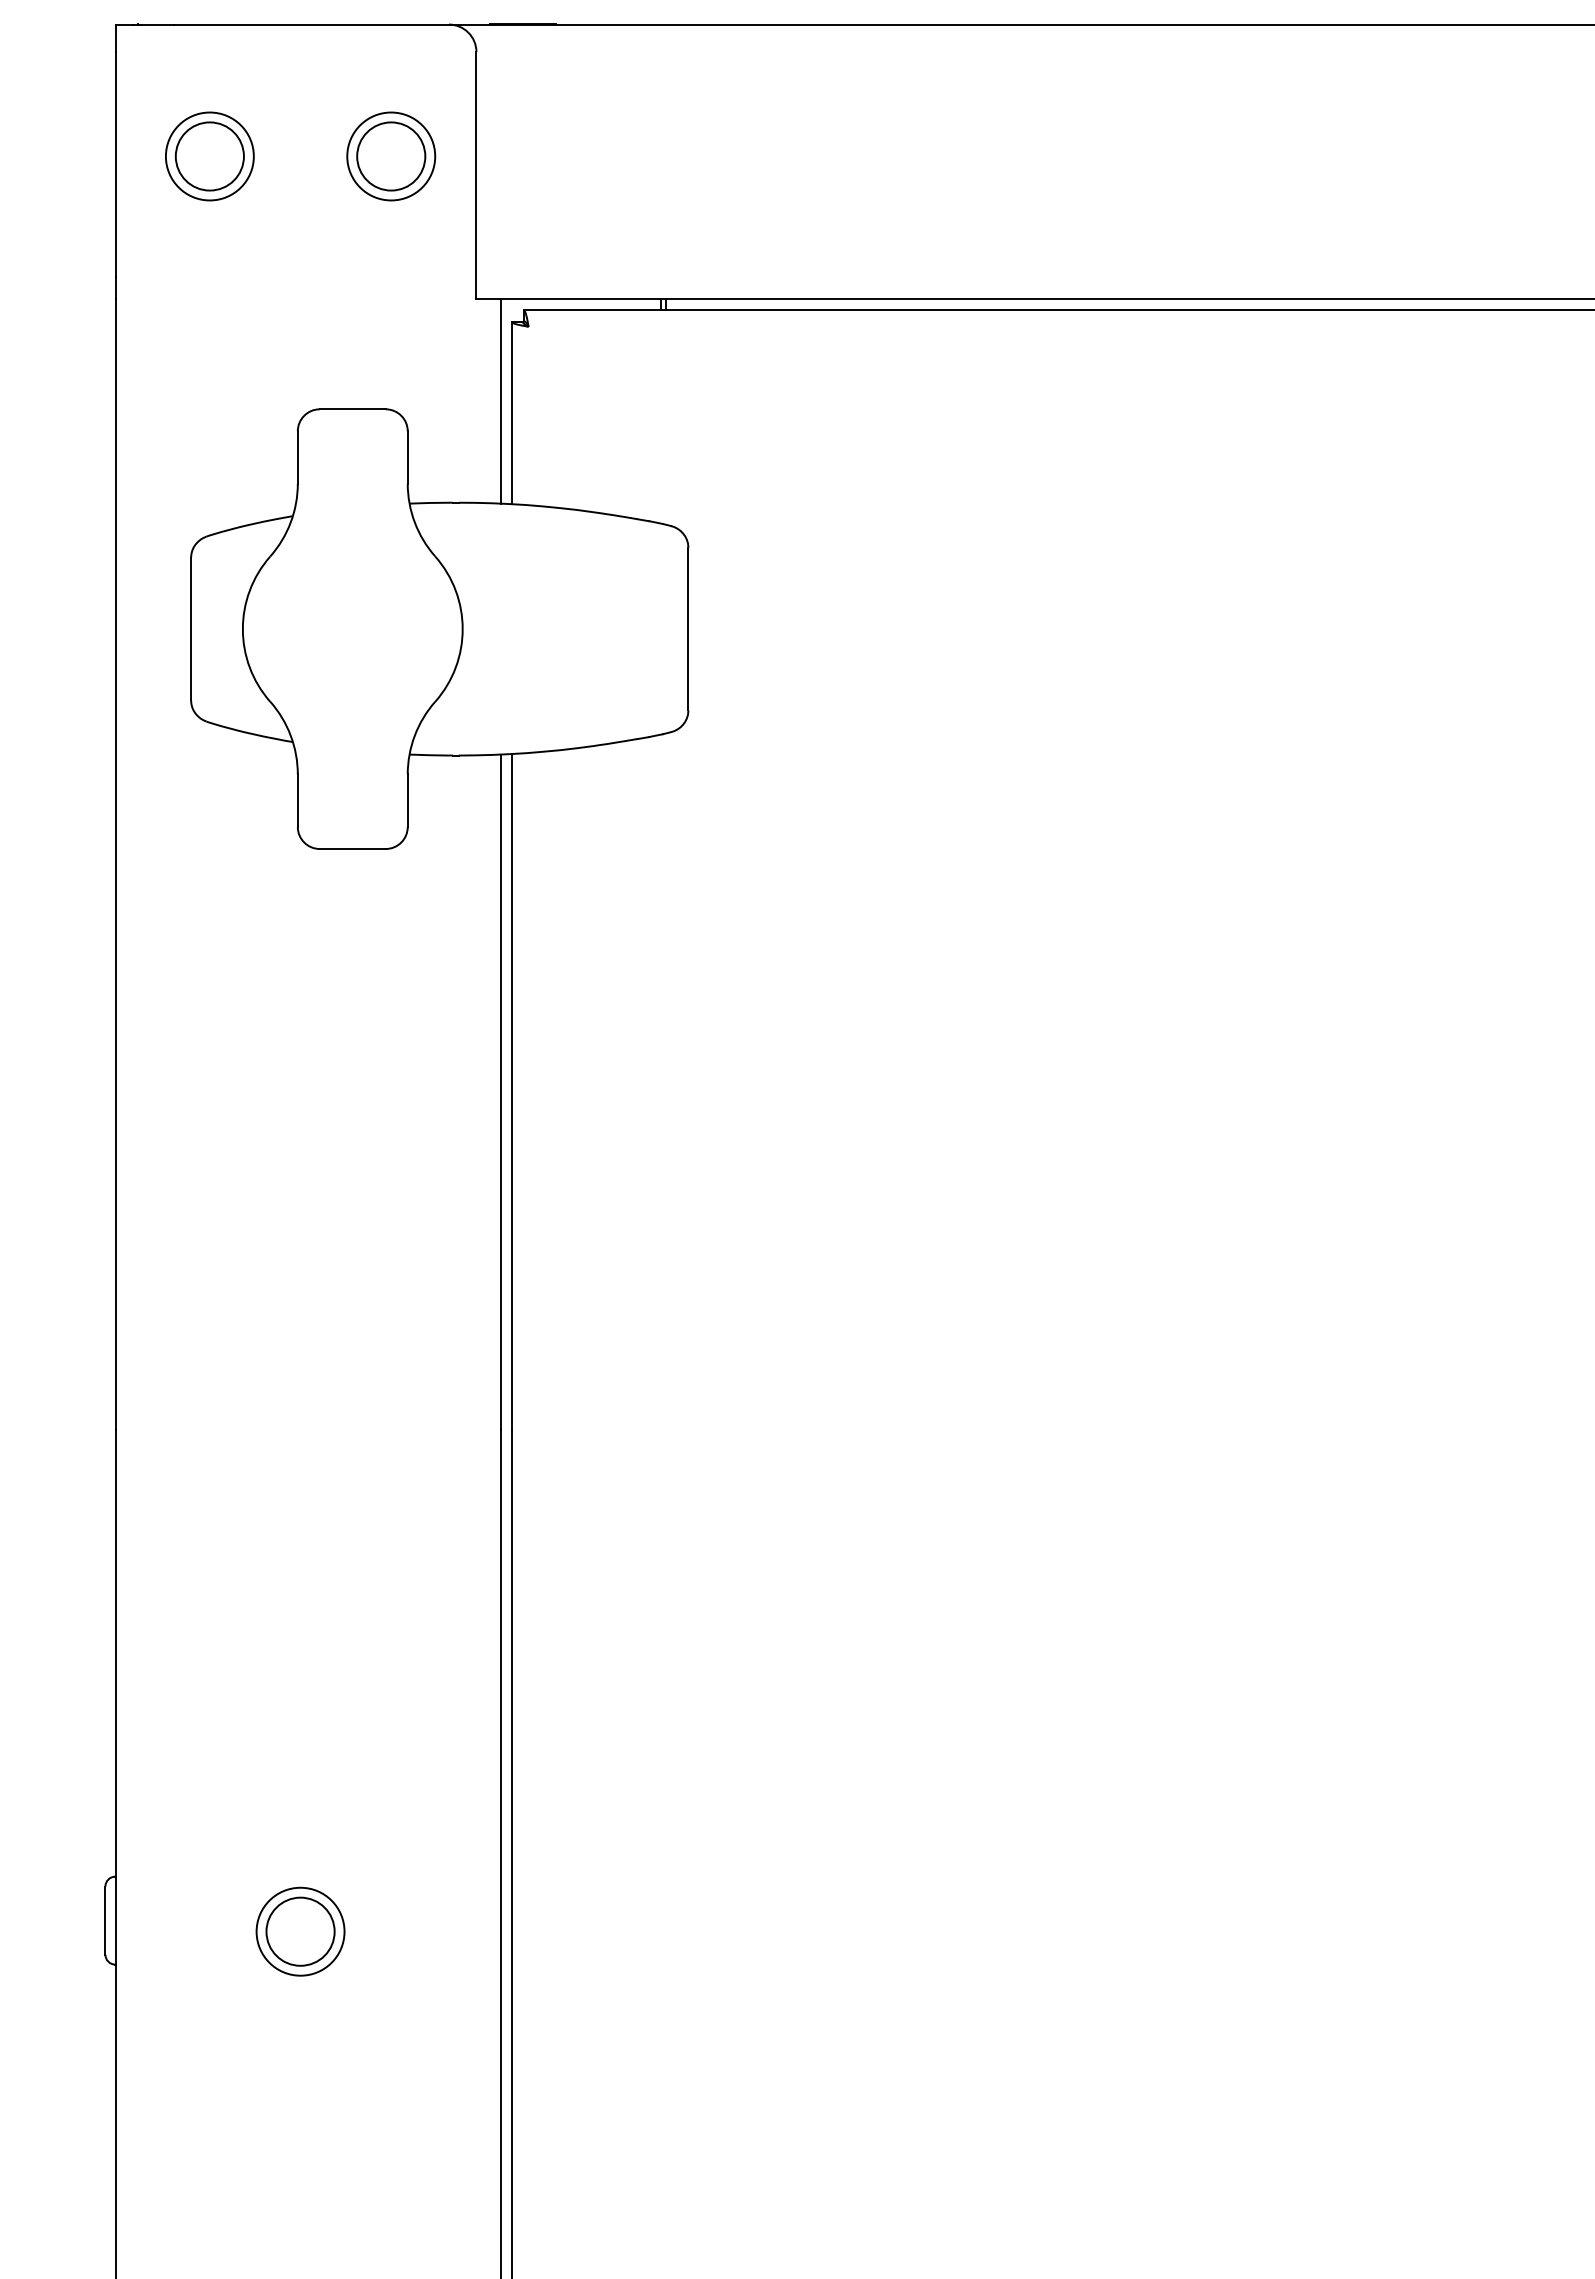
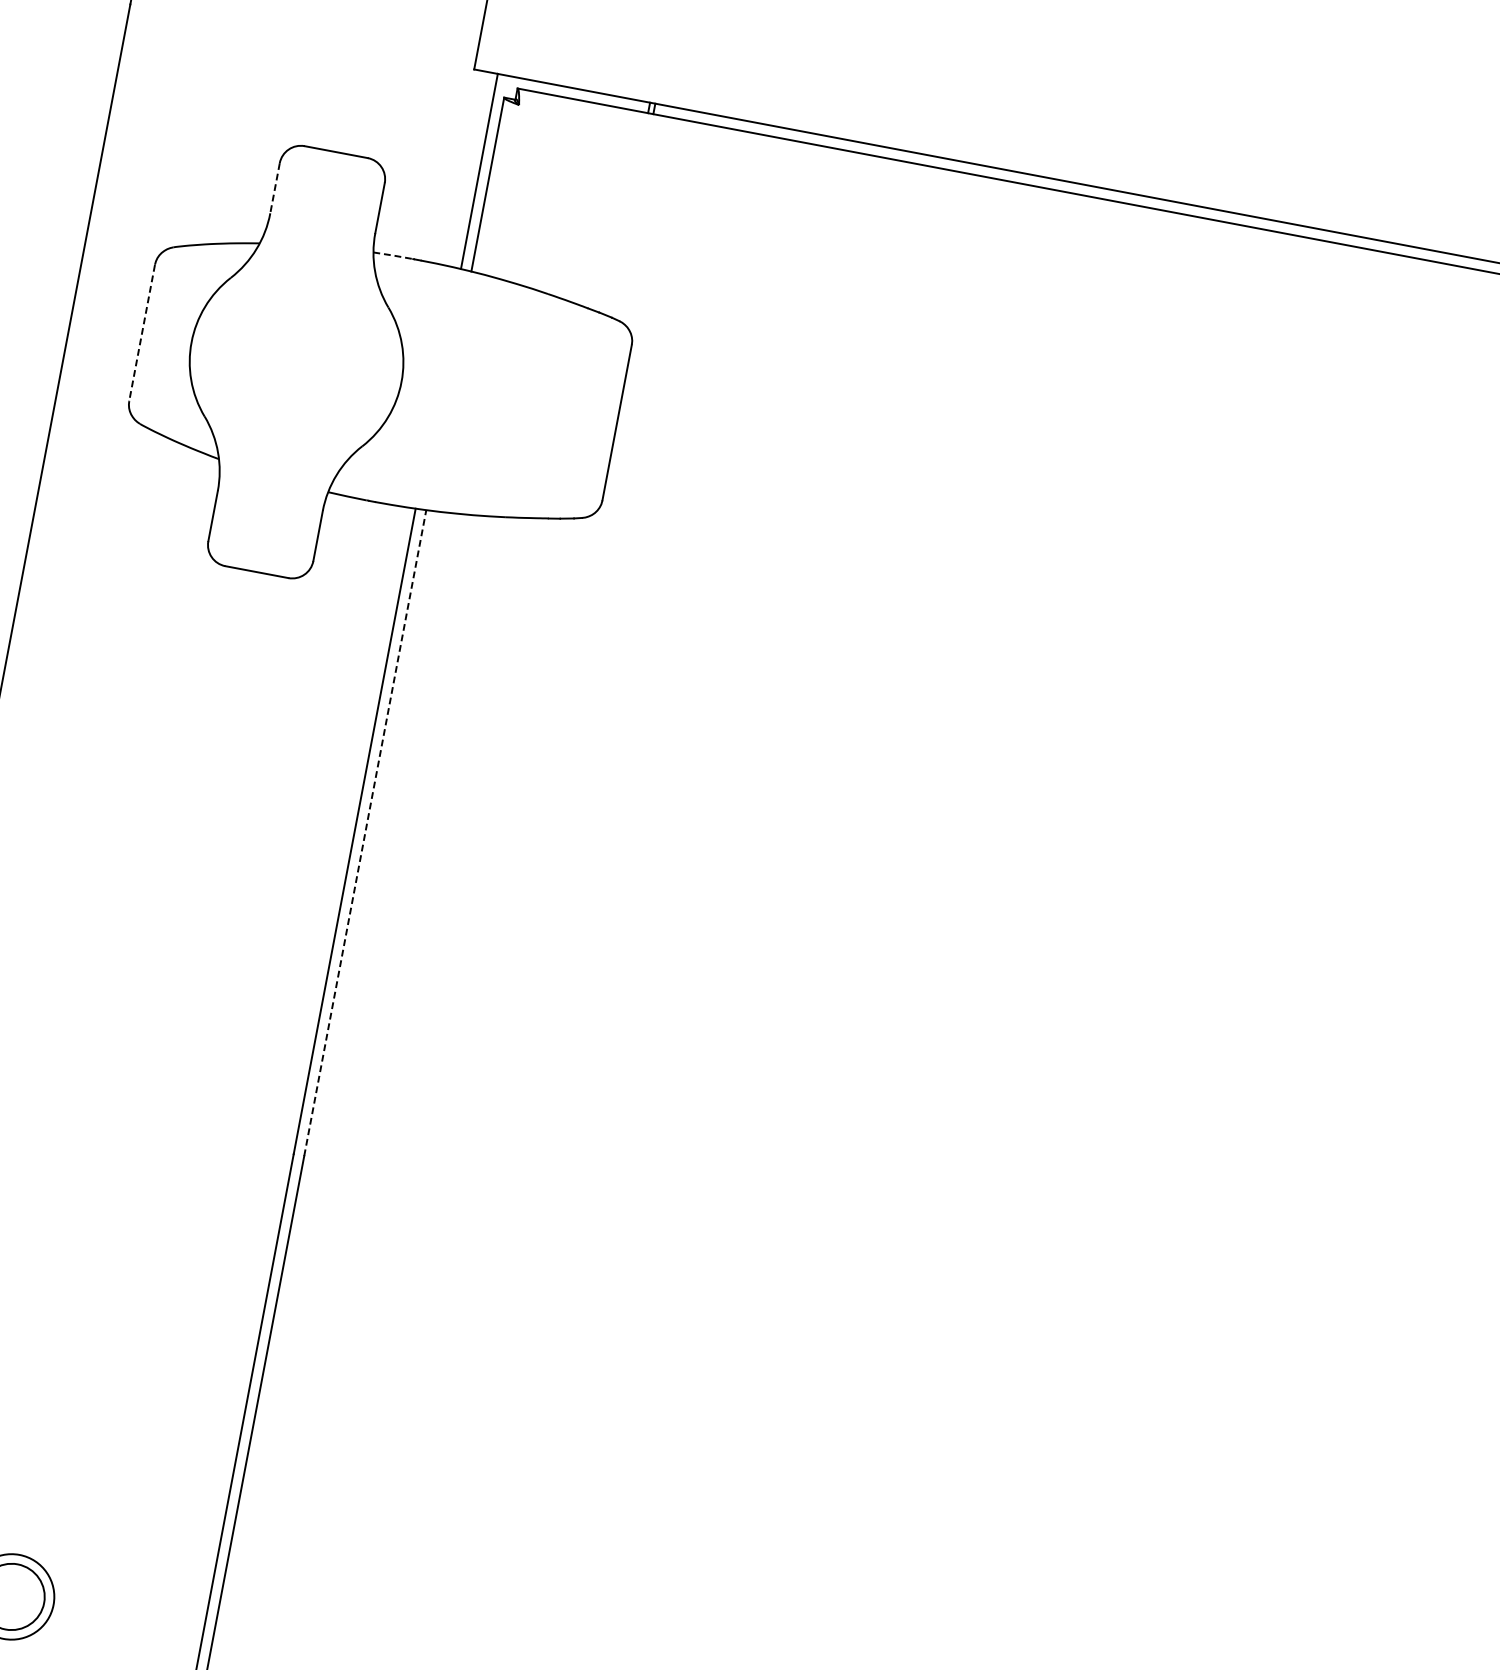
line: (297, 458) -> (274, 189), solid -> dashed
line: (429, 502) -> (392, 254), solid -> dashed
line: (191, 629) -> (142, 333), solid -> dashed
line: (512, 1091) -> (365, 832), solid -> dashed

